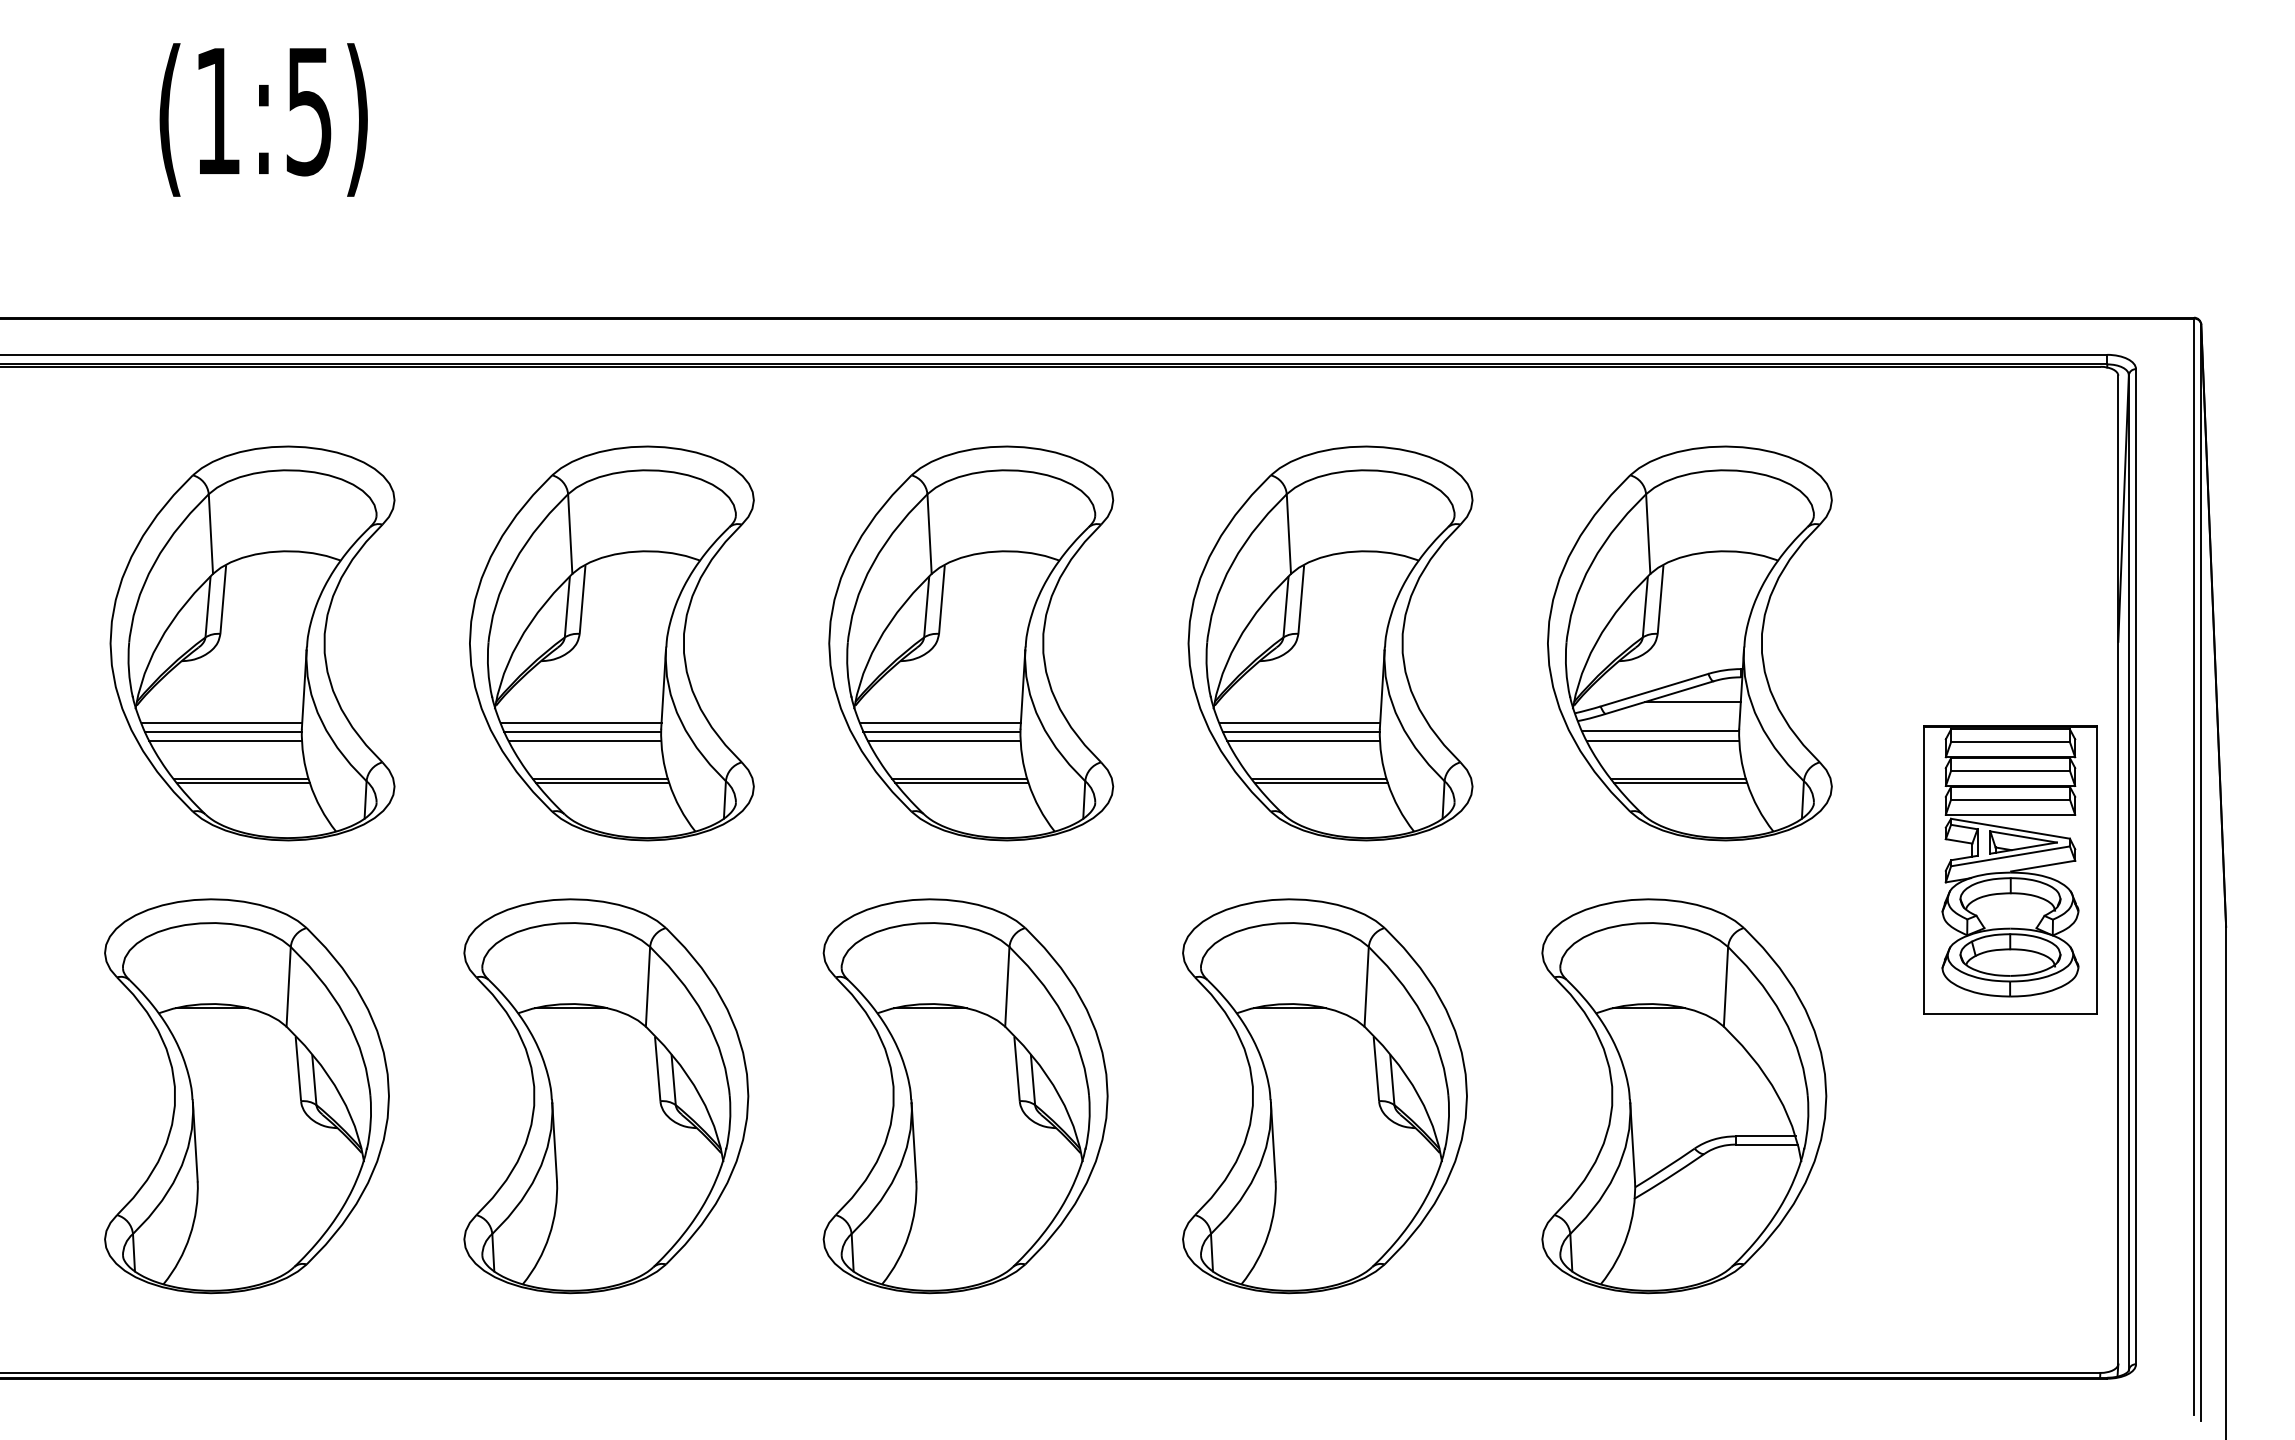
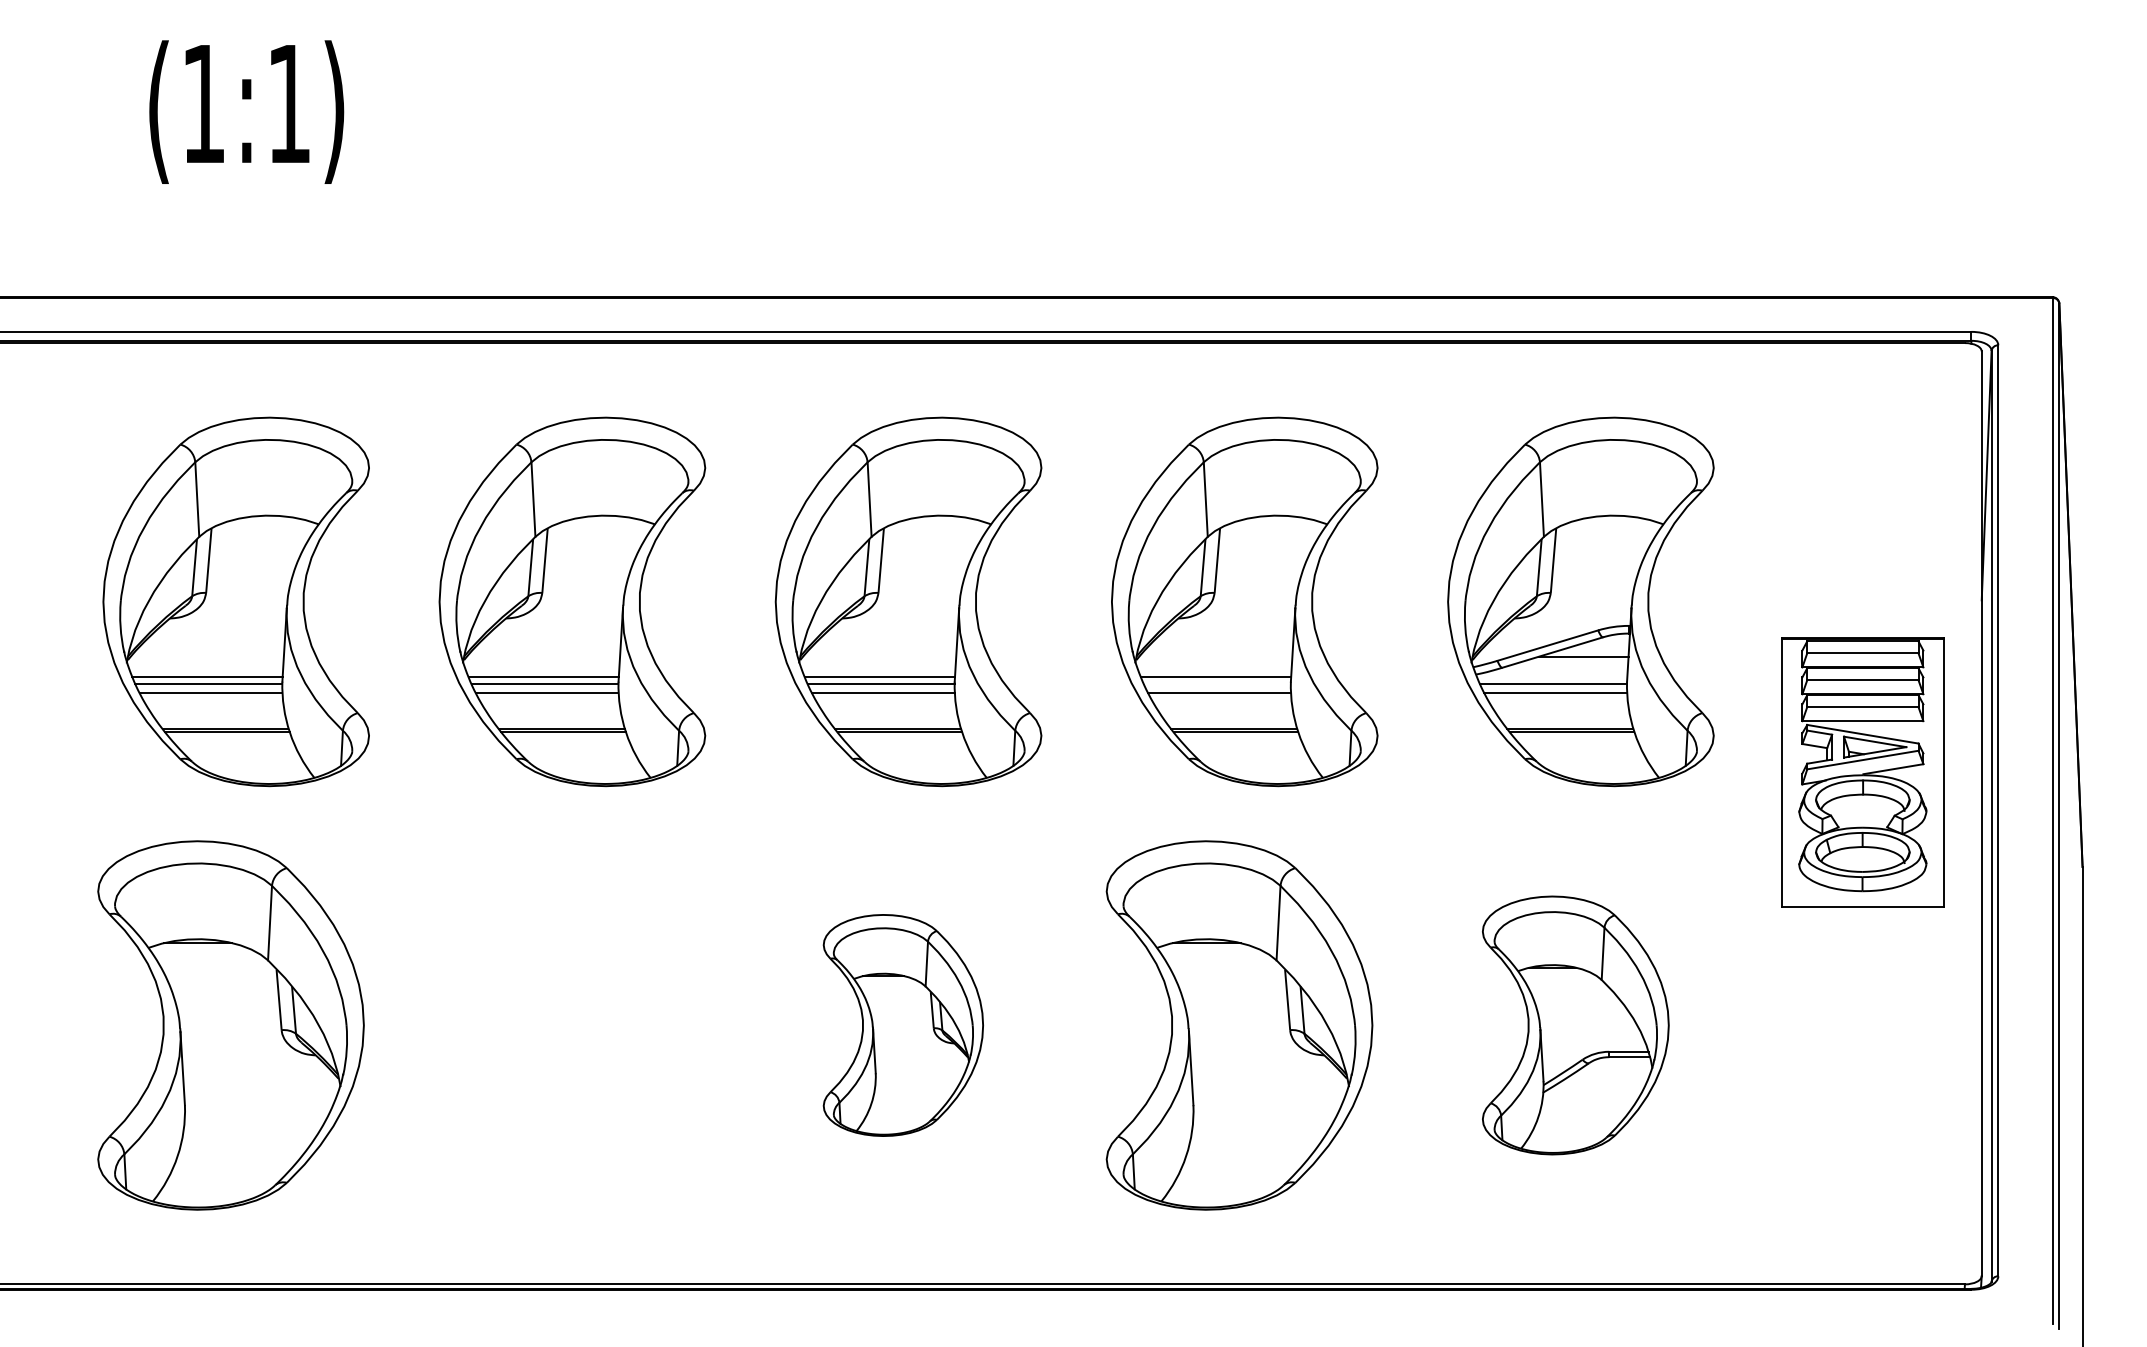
text: (308, 111) -> (288, 104), (1:5) -> (1:1)
line: (1300, 731) -> (1216, 684), removed
part: (2010, 869) -> (1862, 772), moved
part: (605, 1096) -> (566, 1025), removed
part: (965, 1096) -> (903, 1025), size x0.6
part: (1684, 1096) -> (1575, 1025), size x0.7

